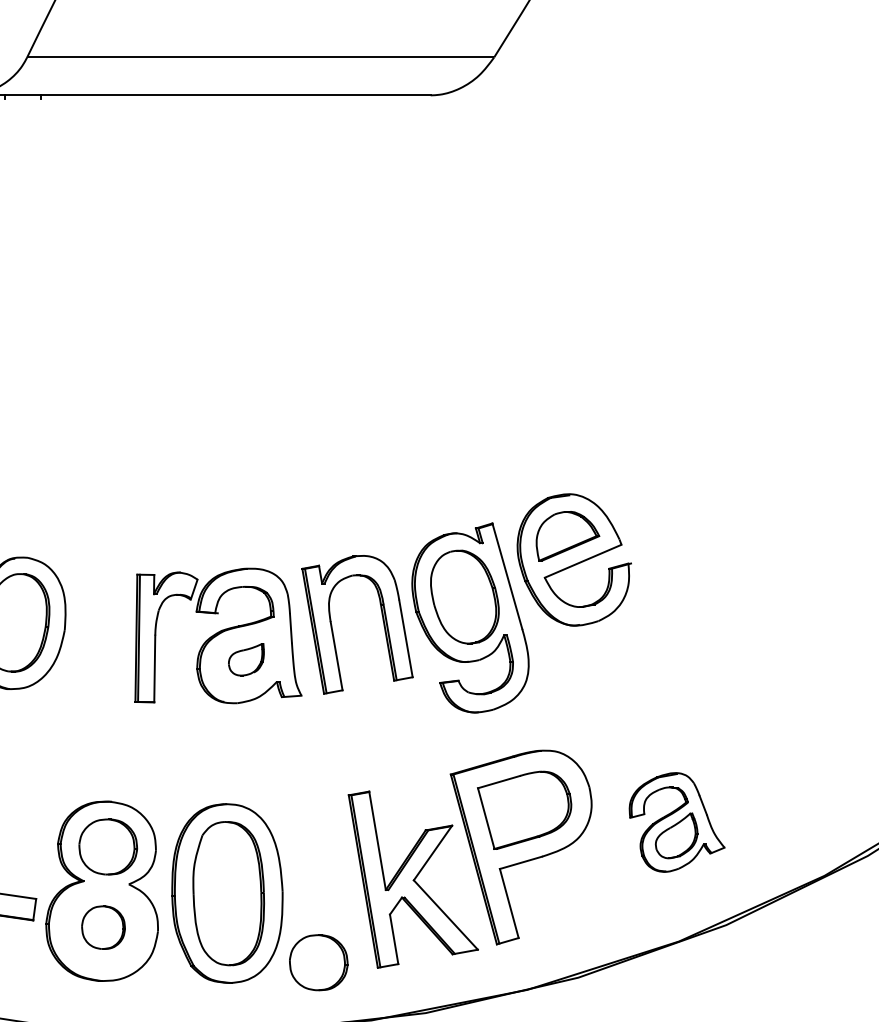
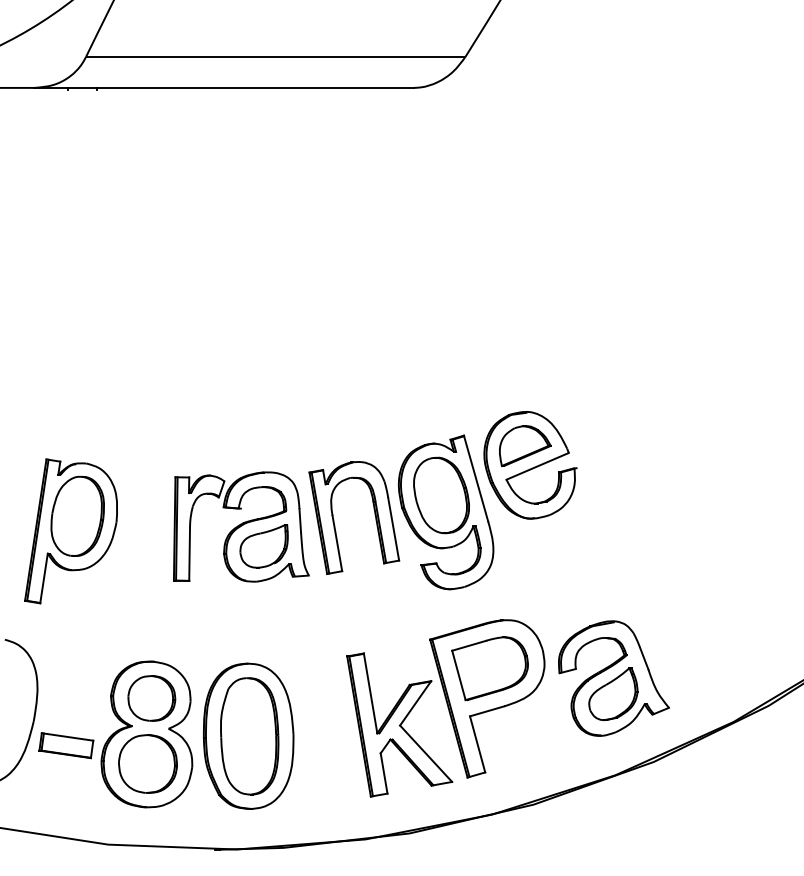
part: (245, 659) -> (263, 546), size x1.67
part: (676, 822) -> (613, 678), size x1.43
part: (102, 927) -> (147, 763), size x1.67
part: (318, 962) -> (322, 792), removed

